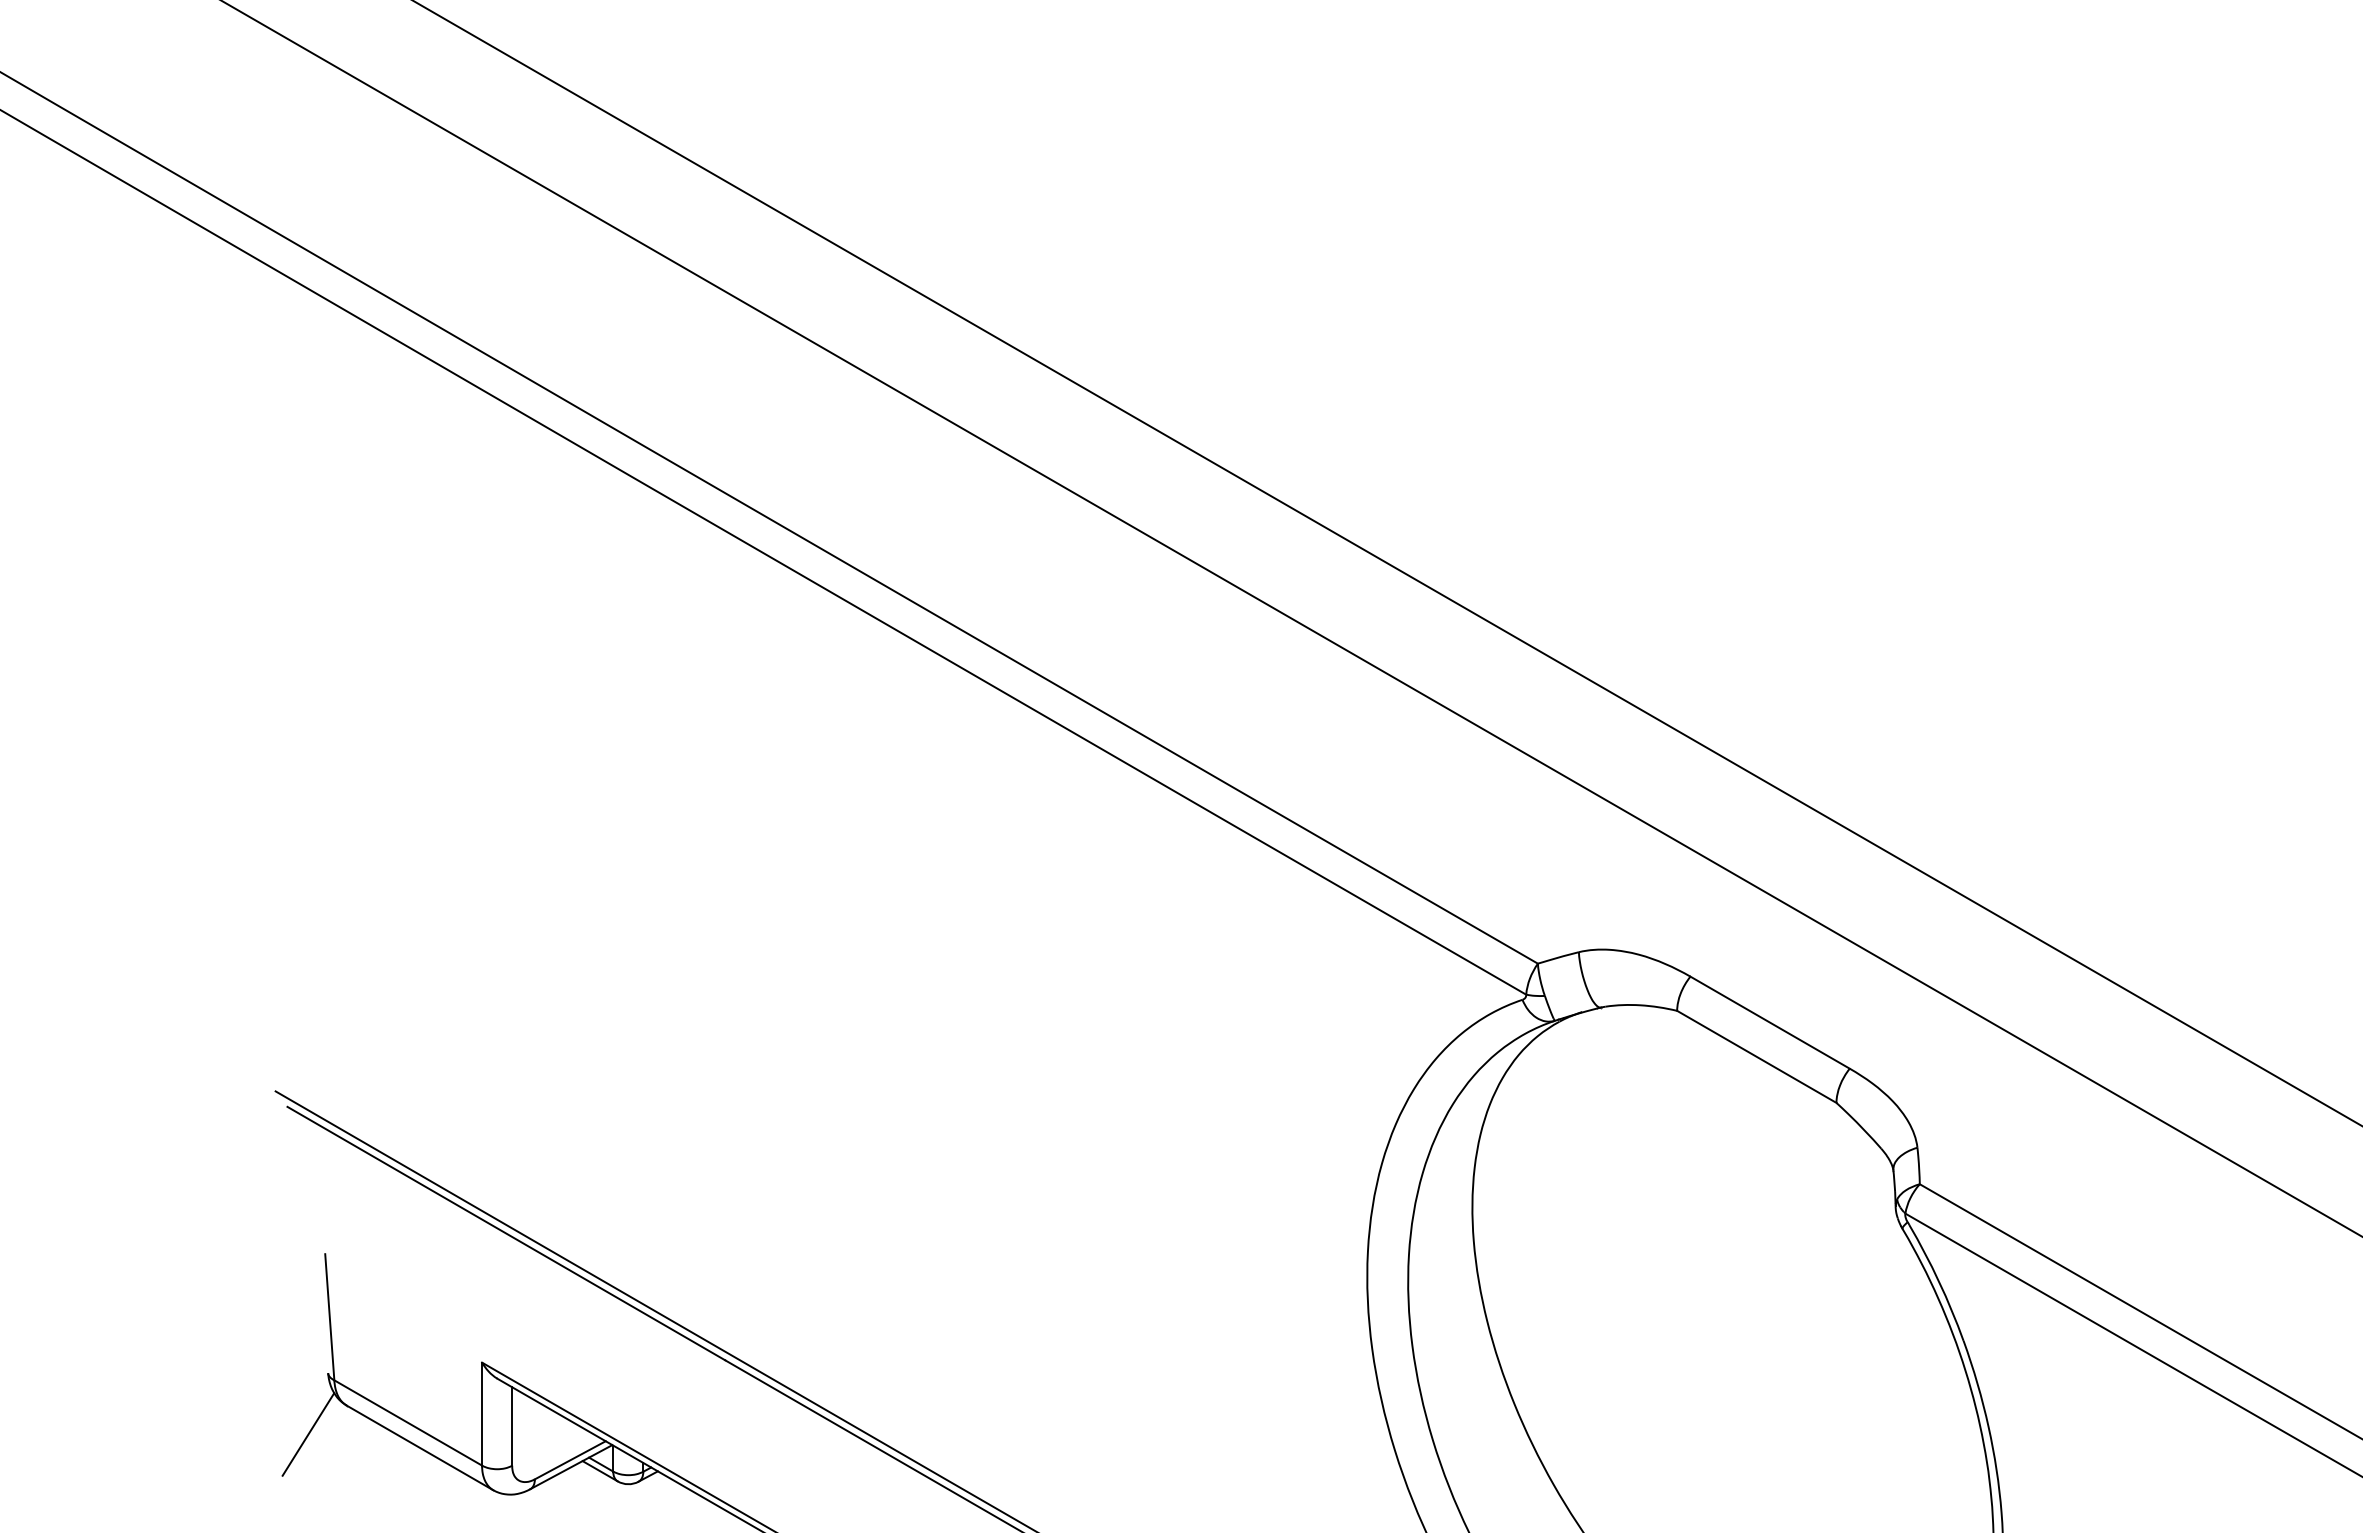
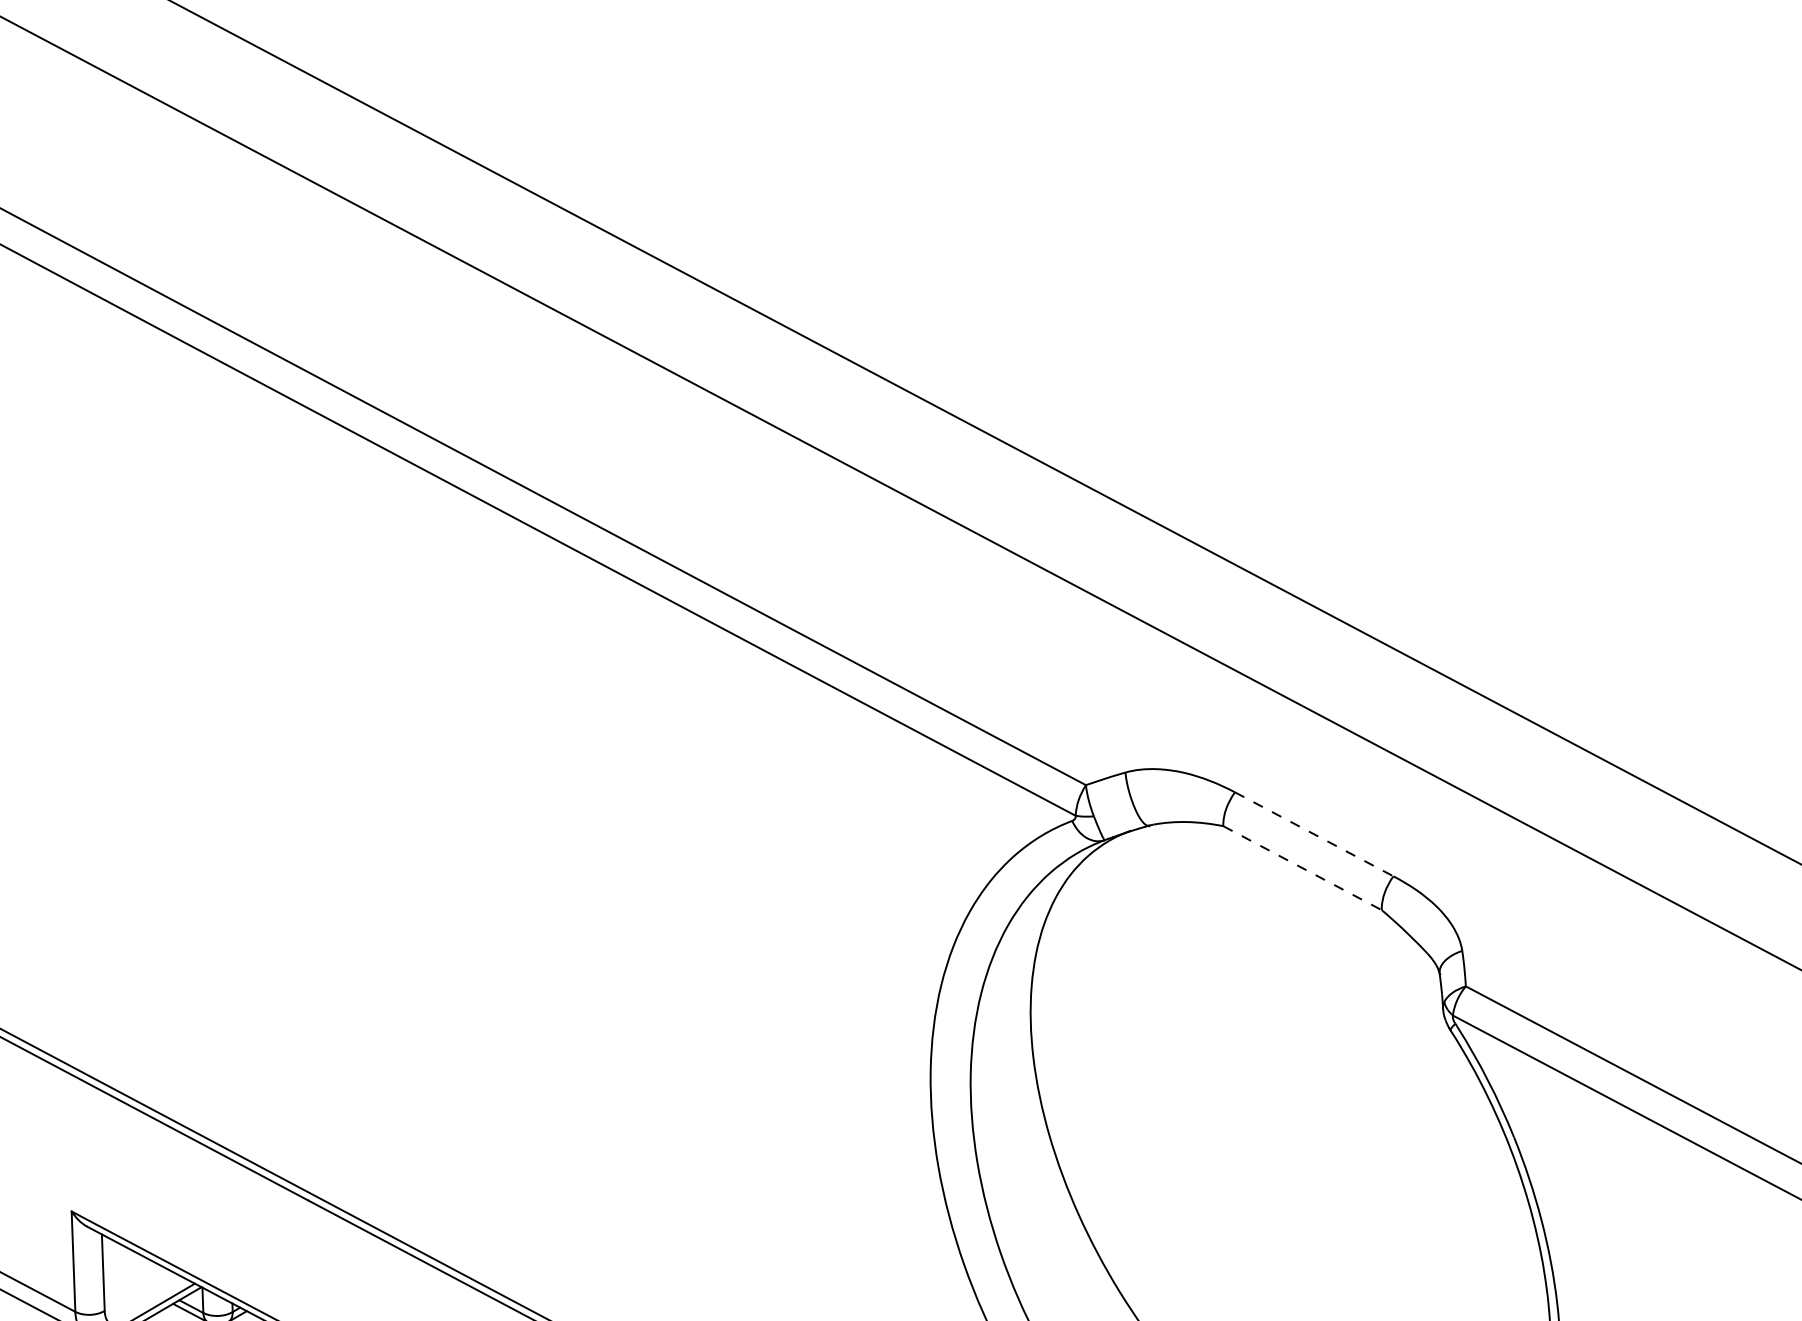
line: (1770, 1022) -> (1314, 834), solid -> dashed
line: (1756, 1056) -> (1302, 867), solid -> dashed

